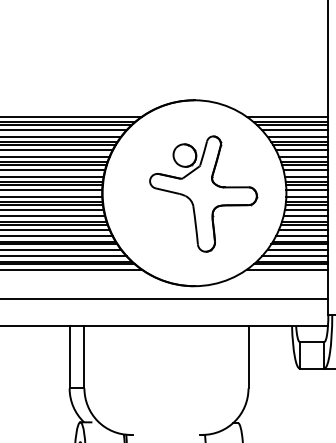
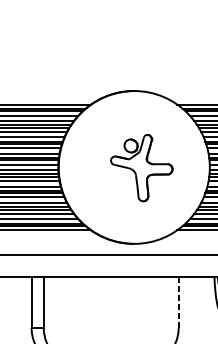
part: (203, 193) -> (141, 167), size x0.7
line: (248, 356) -> (178, 301), solid -> dashed

